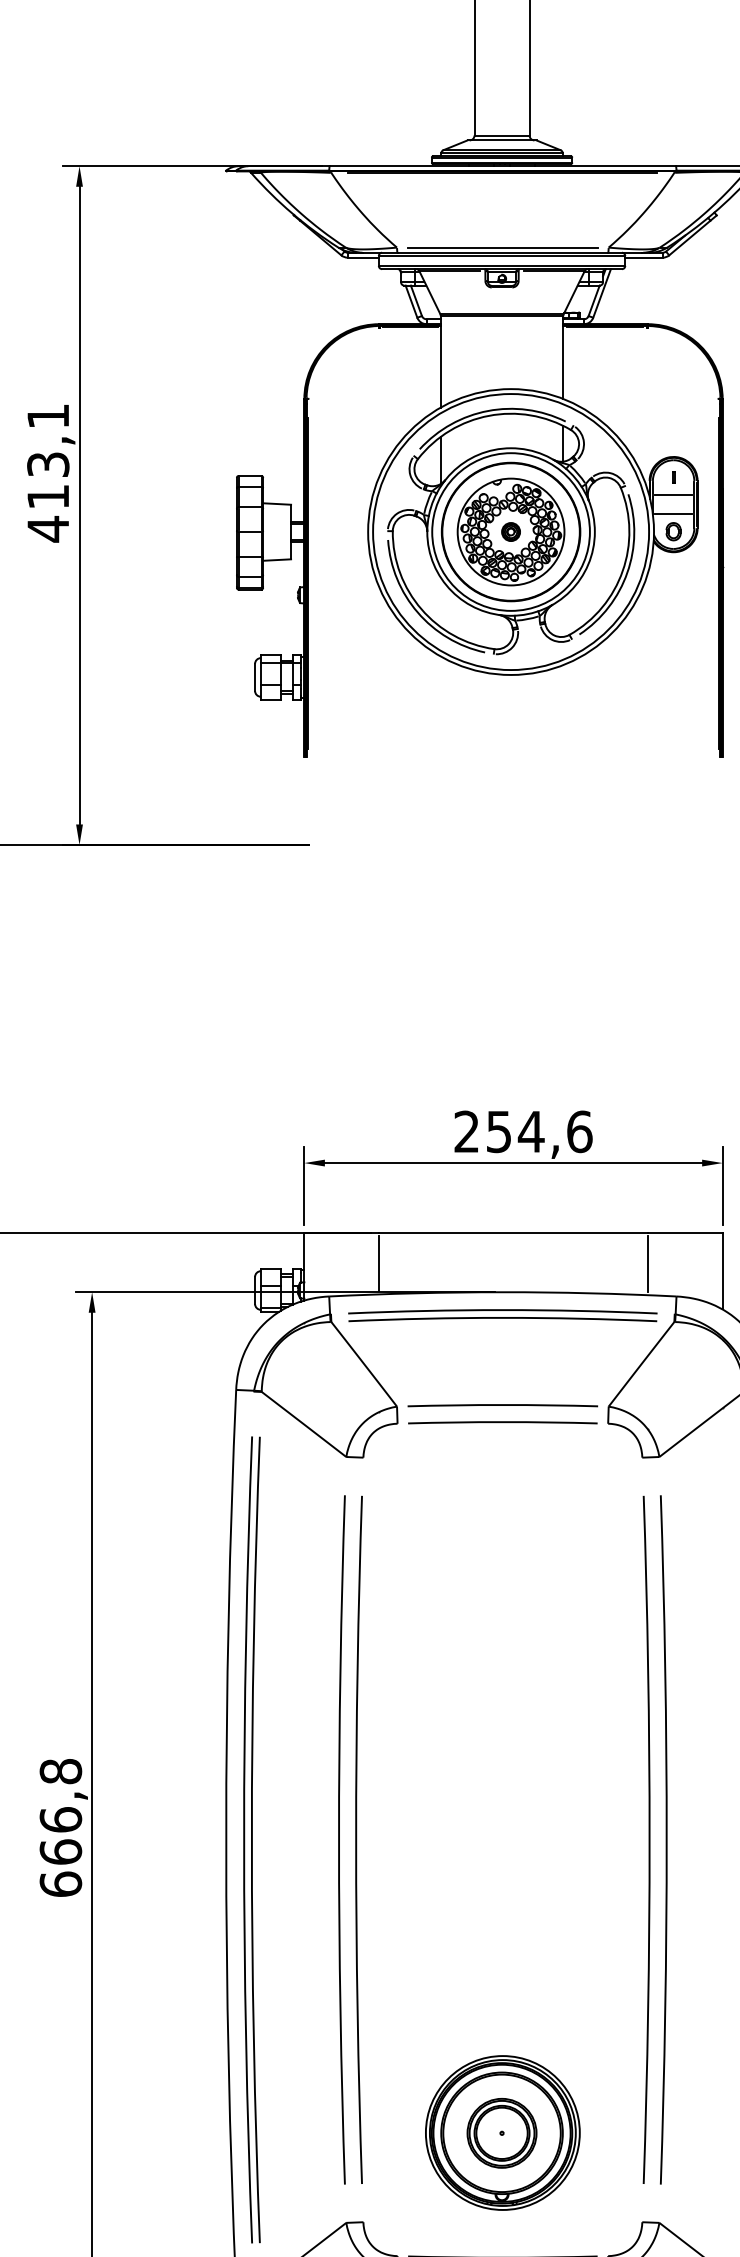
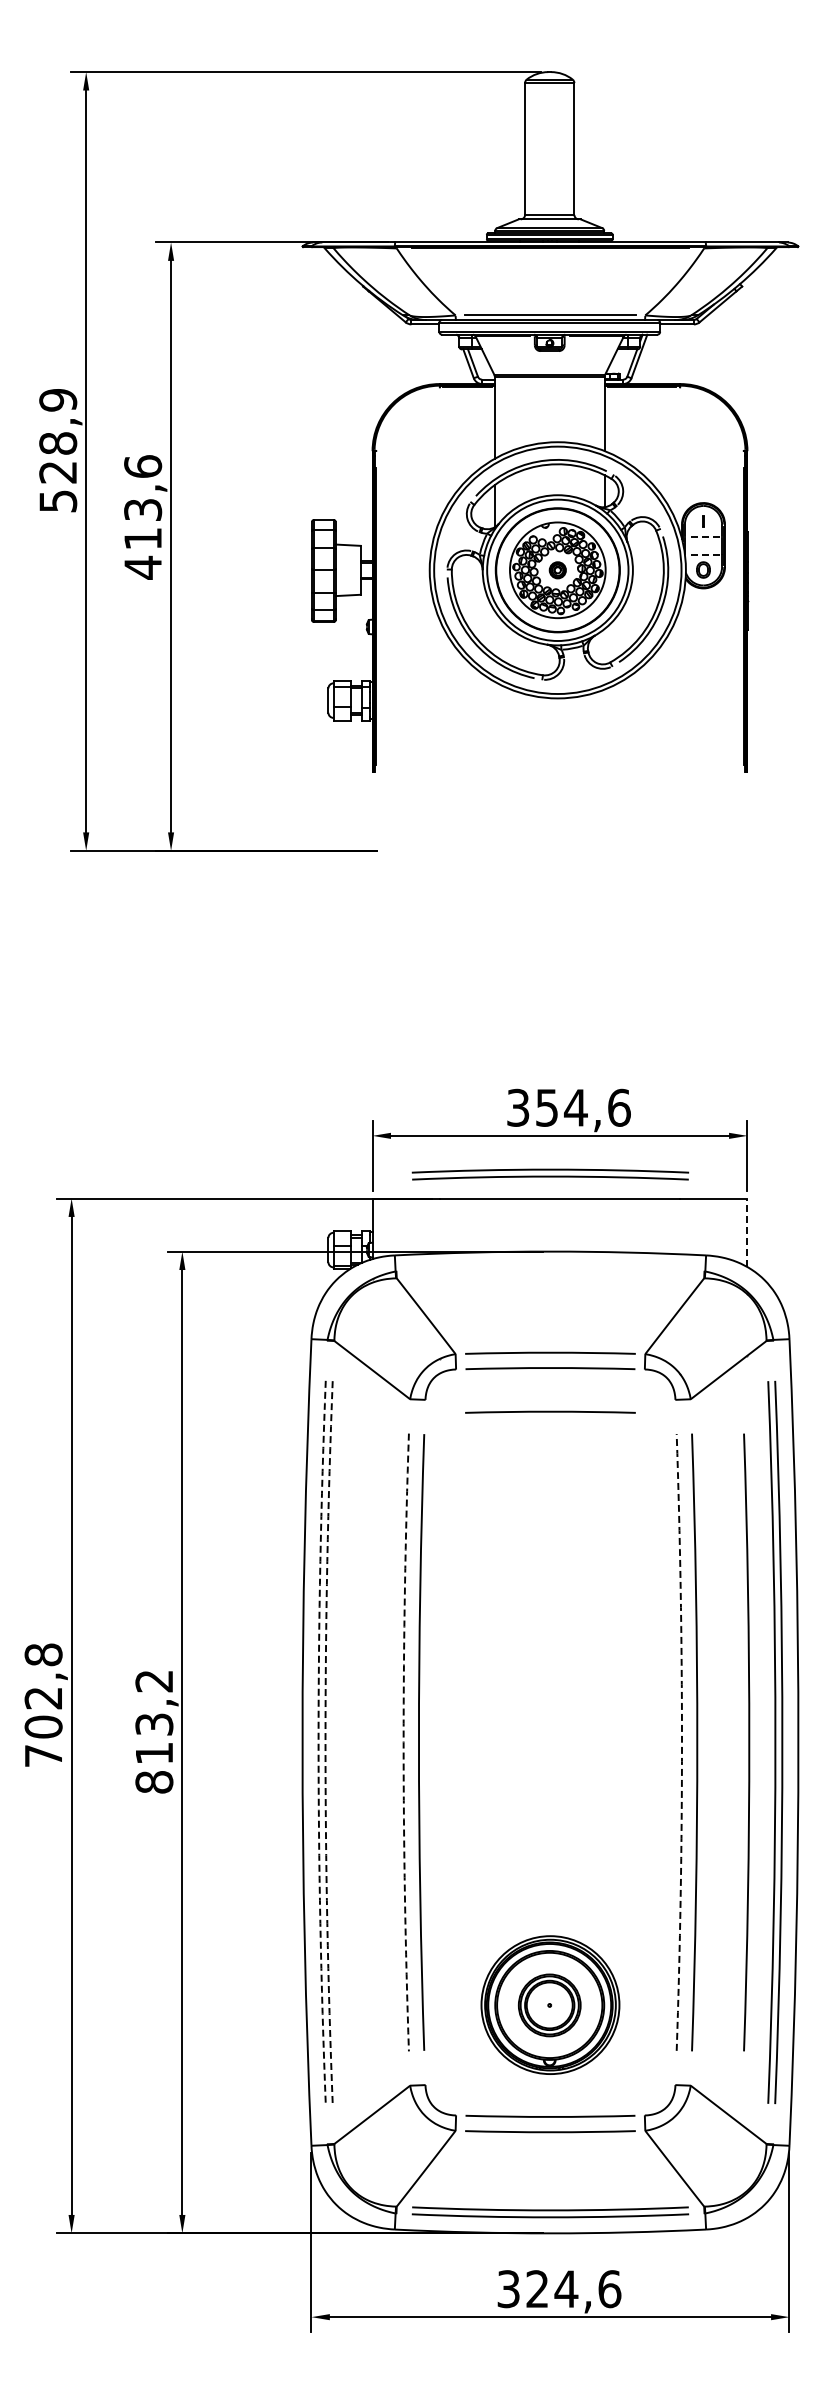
text: (48, 416) -> (143, 466), 413,1 -> 413,6
line: (673, 494) -> (703, 536), solid -> dashed
line: (673, 514) -> (703, 554), solid -> dashed
text: (467, 1131) -> (518, 1107), 254,6 -> 354,6
line: (379, 1263) -> (439, 1225), removed
line: (647, 1264) -> (680, 1226), removed
line: (722, 1270) -> (747, 1232), solid -> dashed
part: (502, 1315) -> (550, 1174), moved
line: (502, 1470) -> (550, 1411), added
text: (61, 1827) -> (154, 1731), 666,8 -> 813,2
arc: (244, 1839) -> (318, 1742), solid -> dashed
arc: (251, 1839) -> (325, 1742), solid -> dashed
arc: (338, 1839) -> (403, 1742), solid -> dashed
arc: (649, 1839) -> (681, 1742), solid -> dashed
arc: (723, 1839) -> (748, 1742), added

